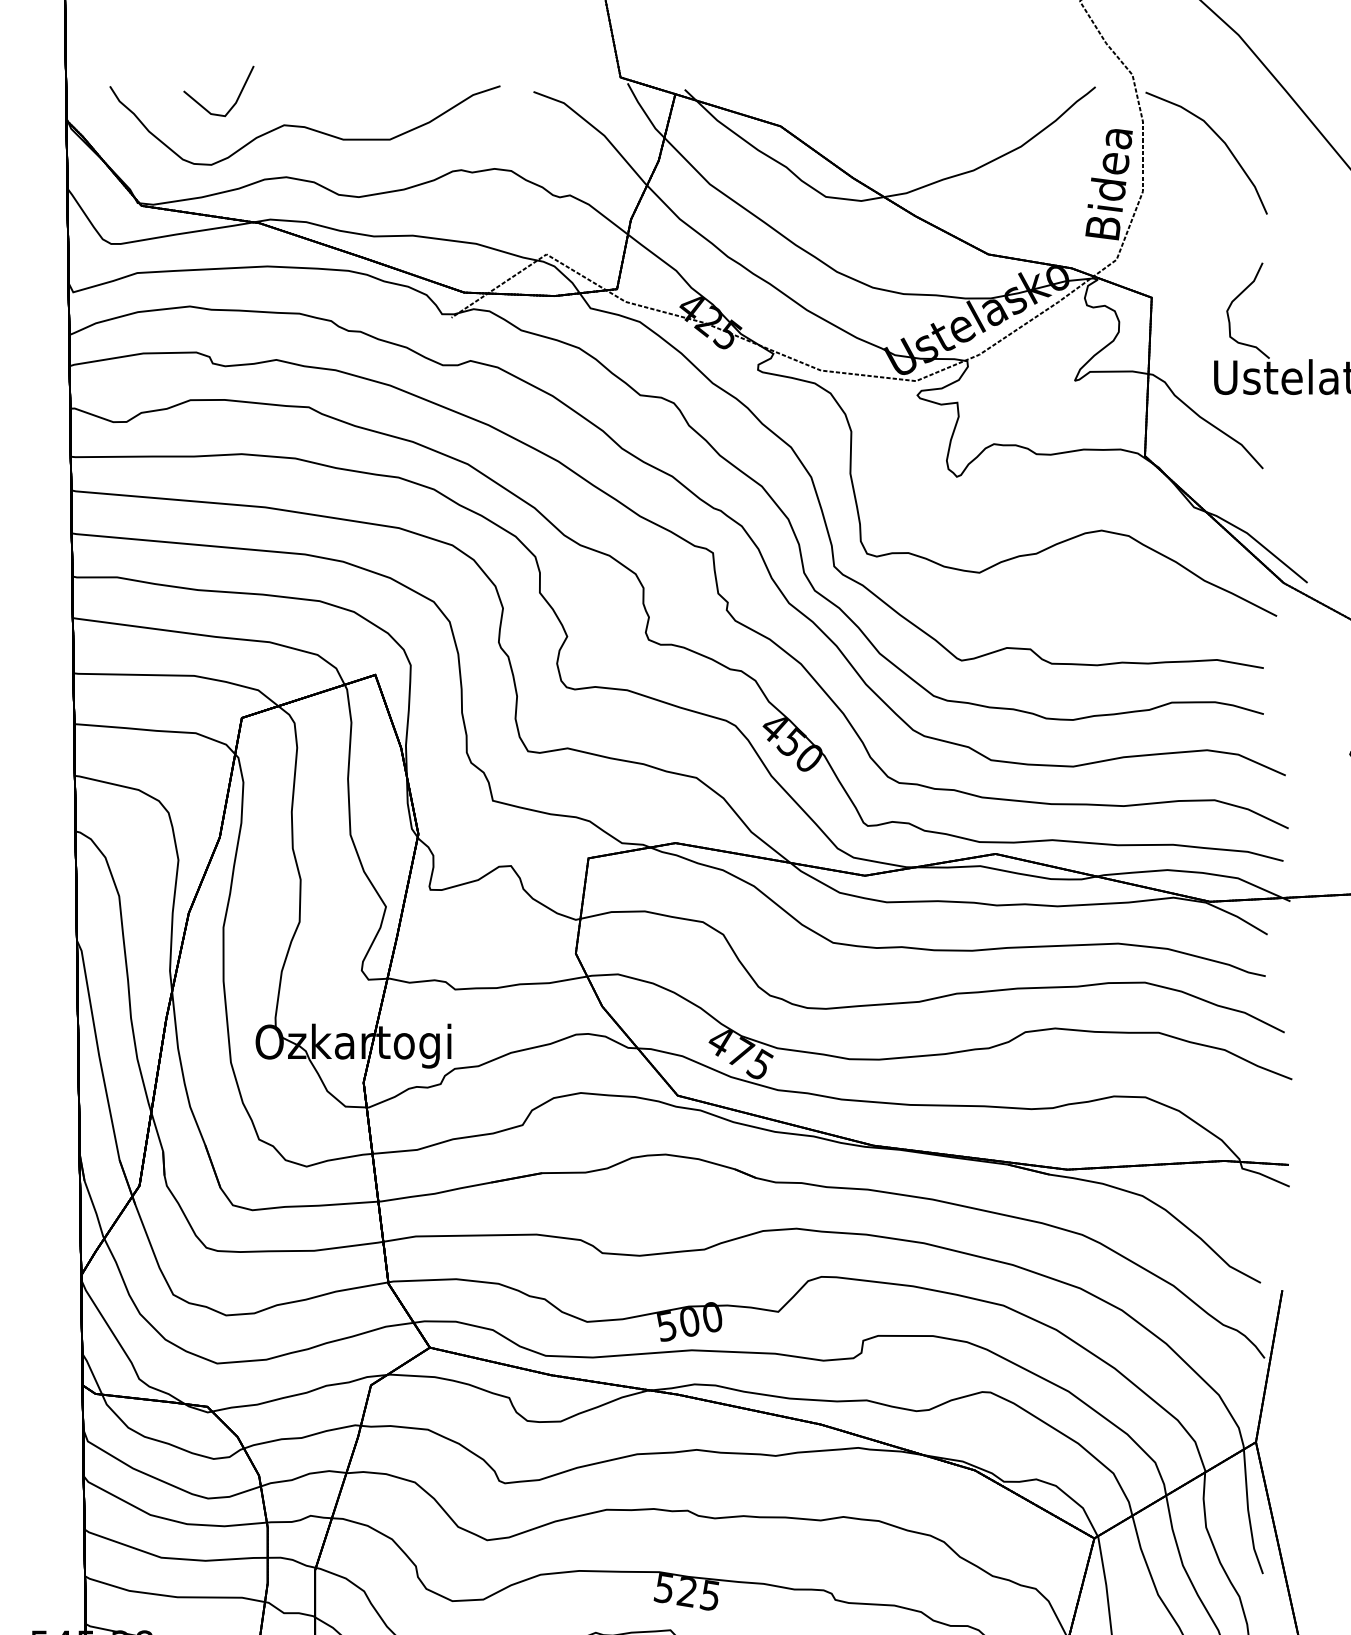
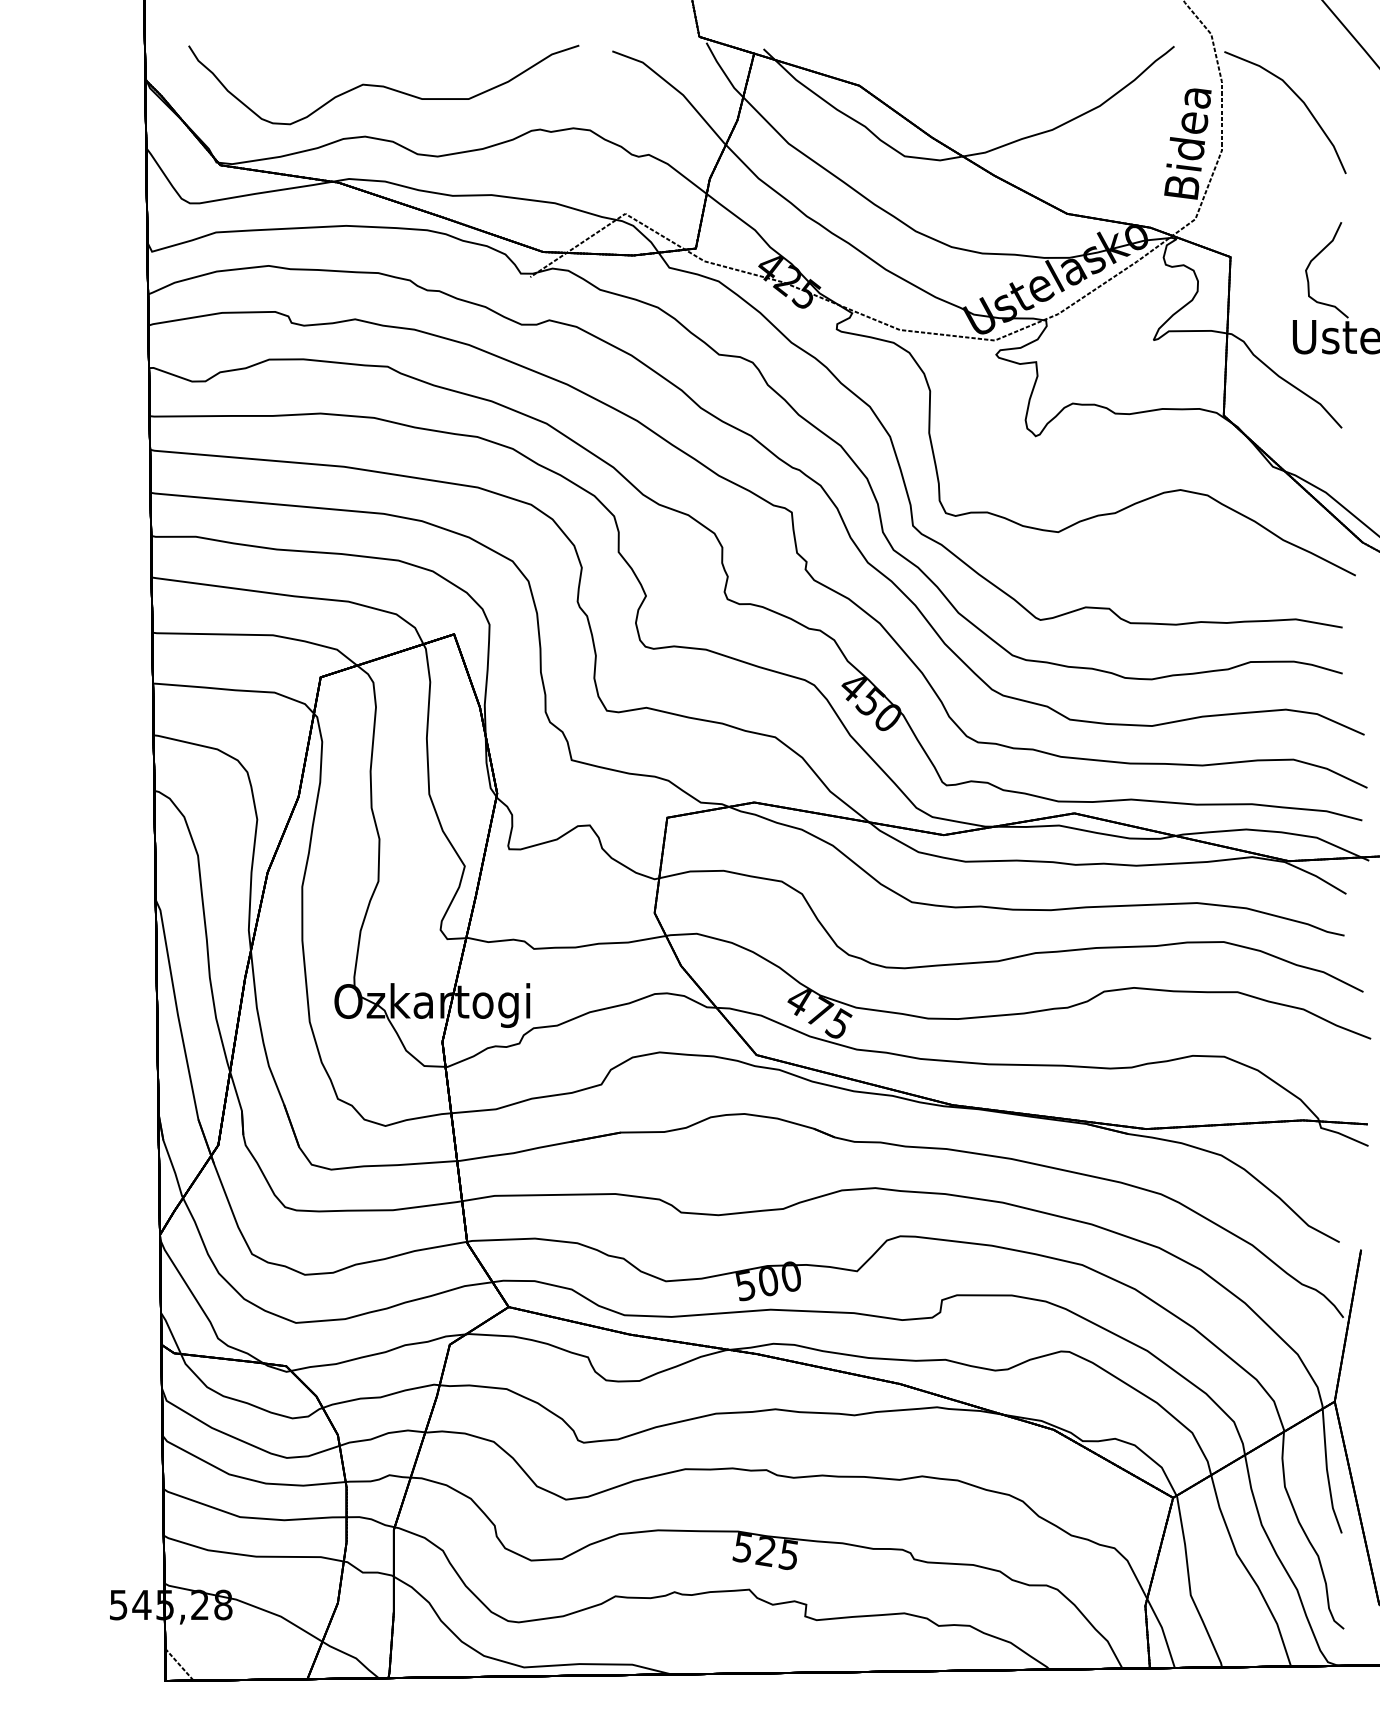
line: (236, 99) -> (315, 58), removed

